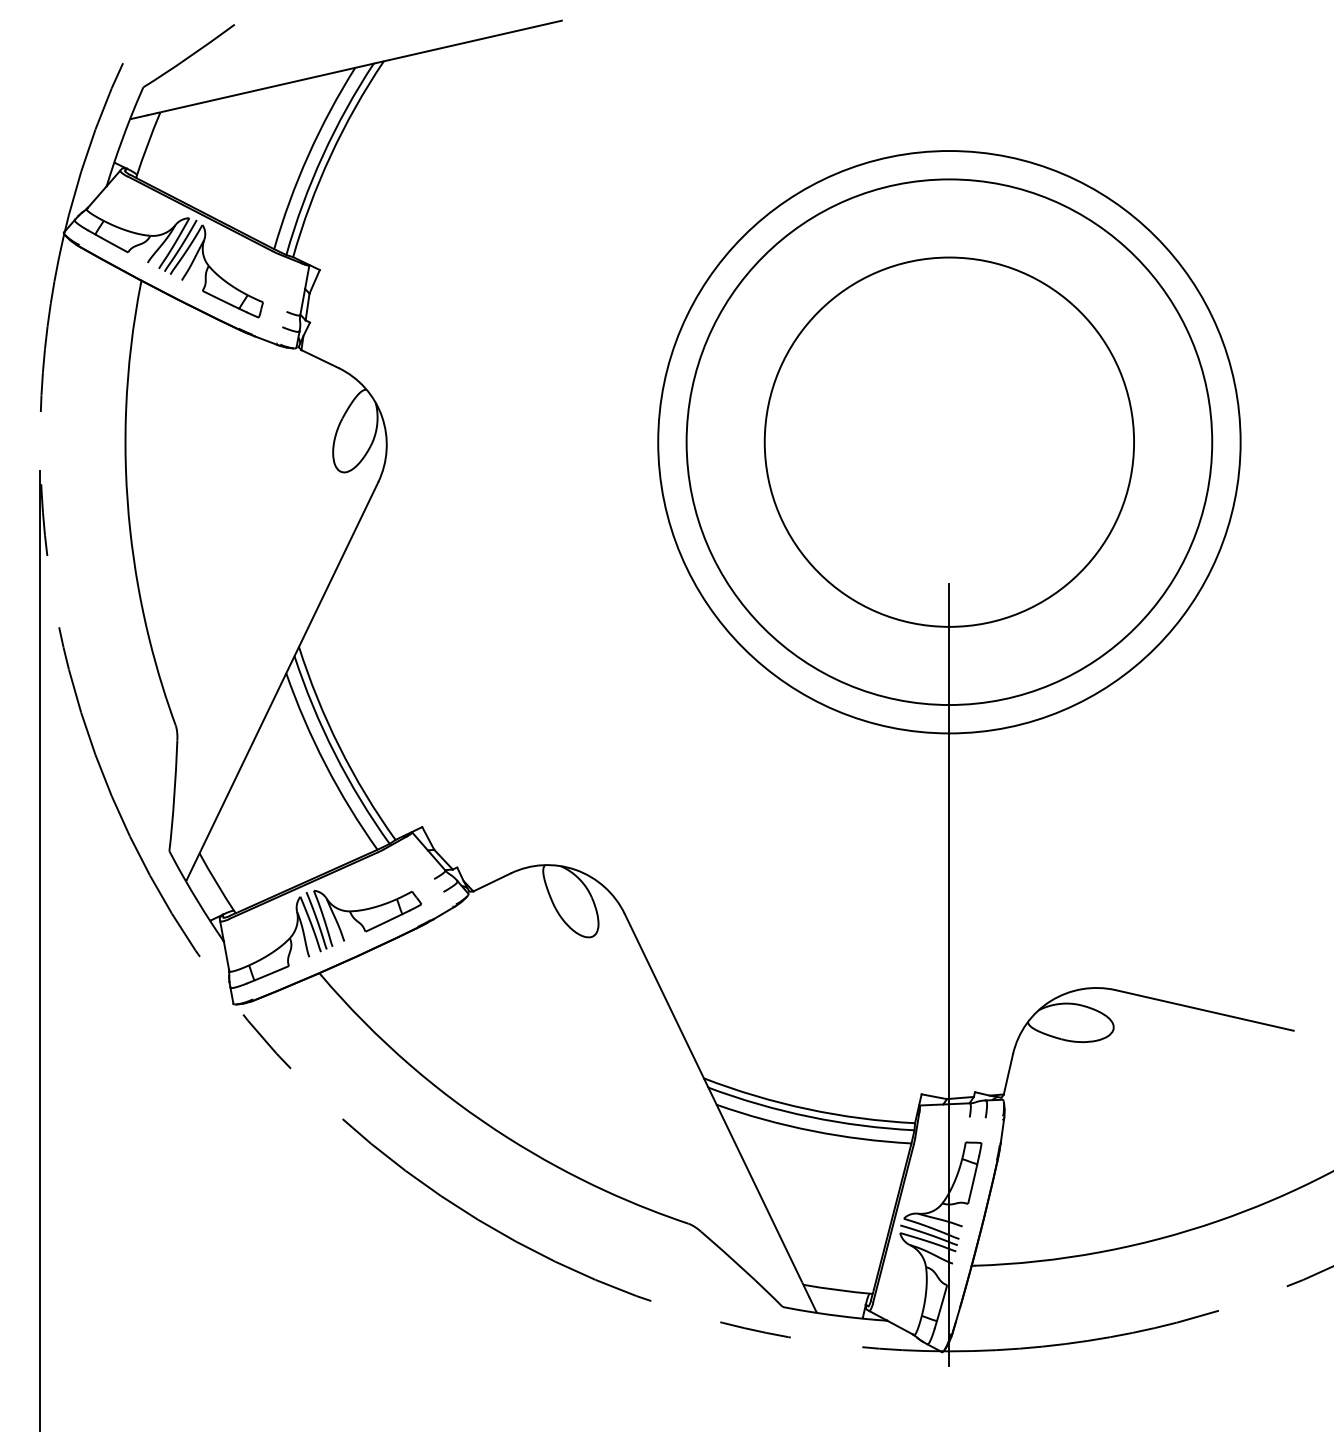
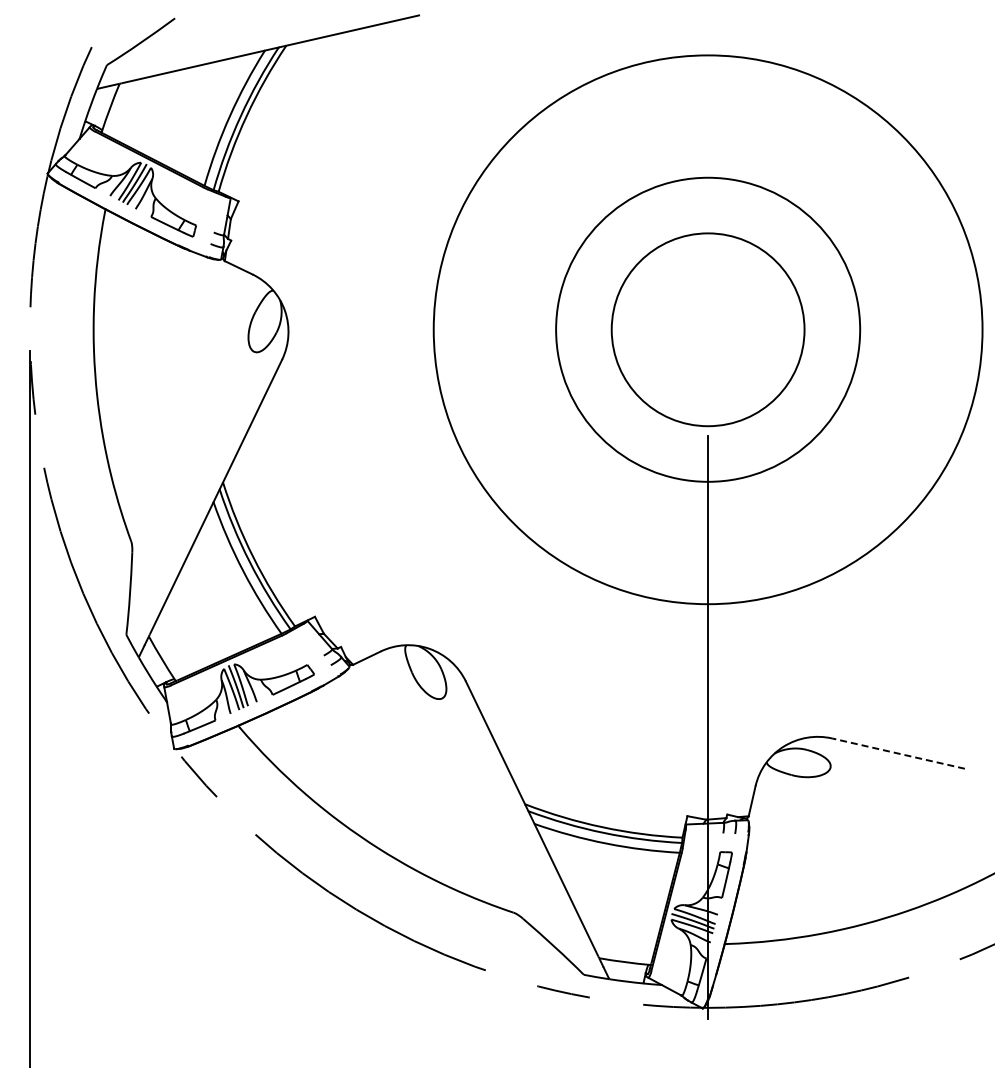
circle: (948, 441) -> (707, 329), size x0.7
circle: (948, 441) -> (707, 329), size x0.7
circle: (949, 441) -> (708, 329), size x1.4
line: (1204, 1010) -> (898, 753), solid -> dashed

